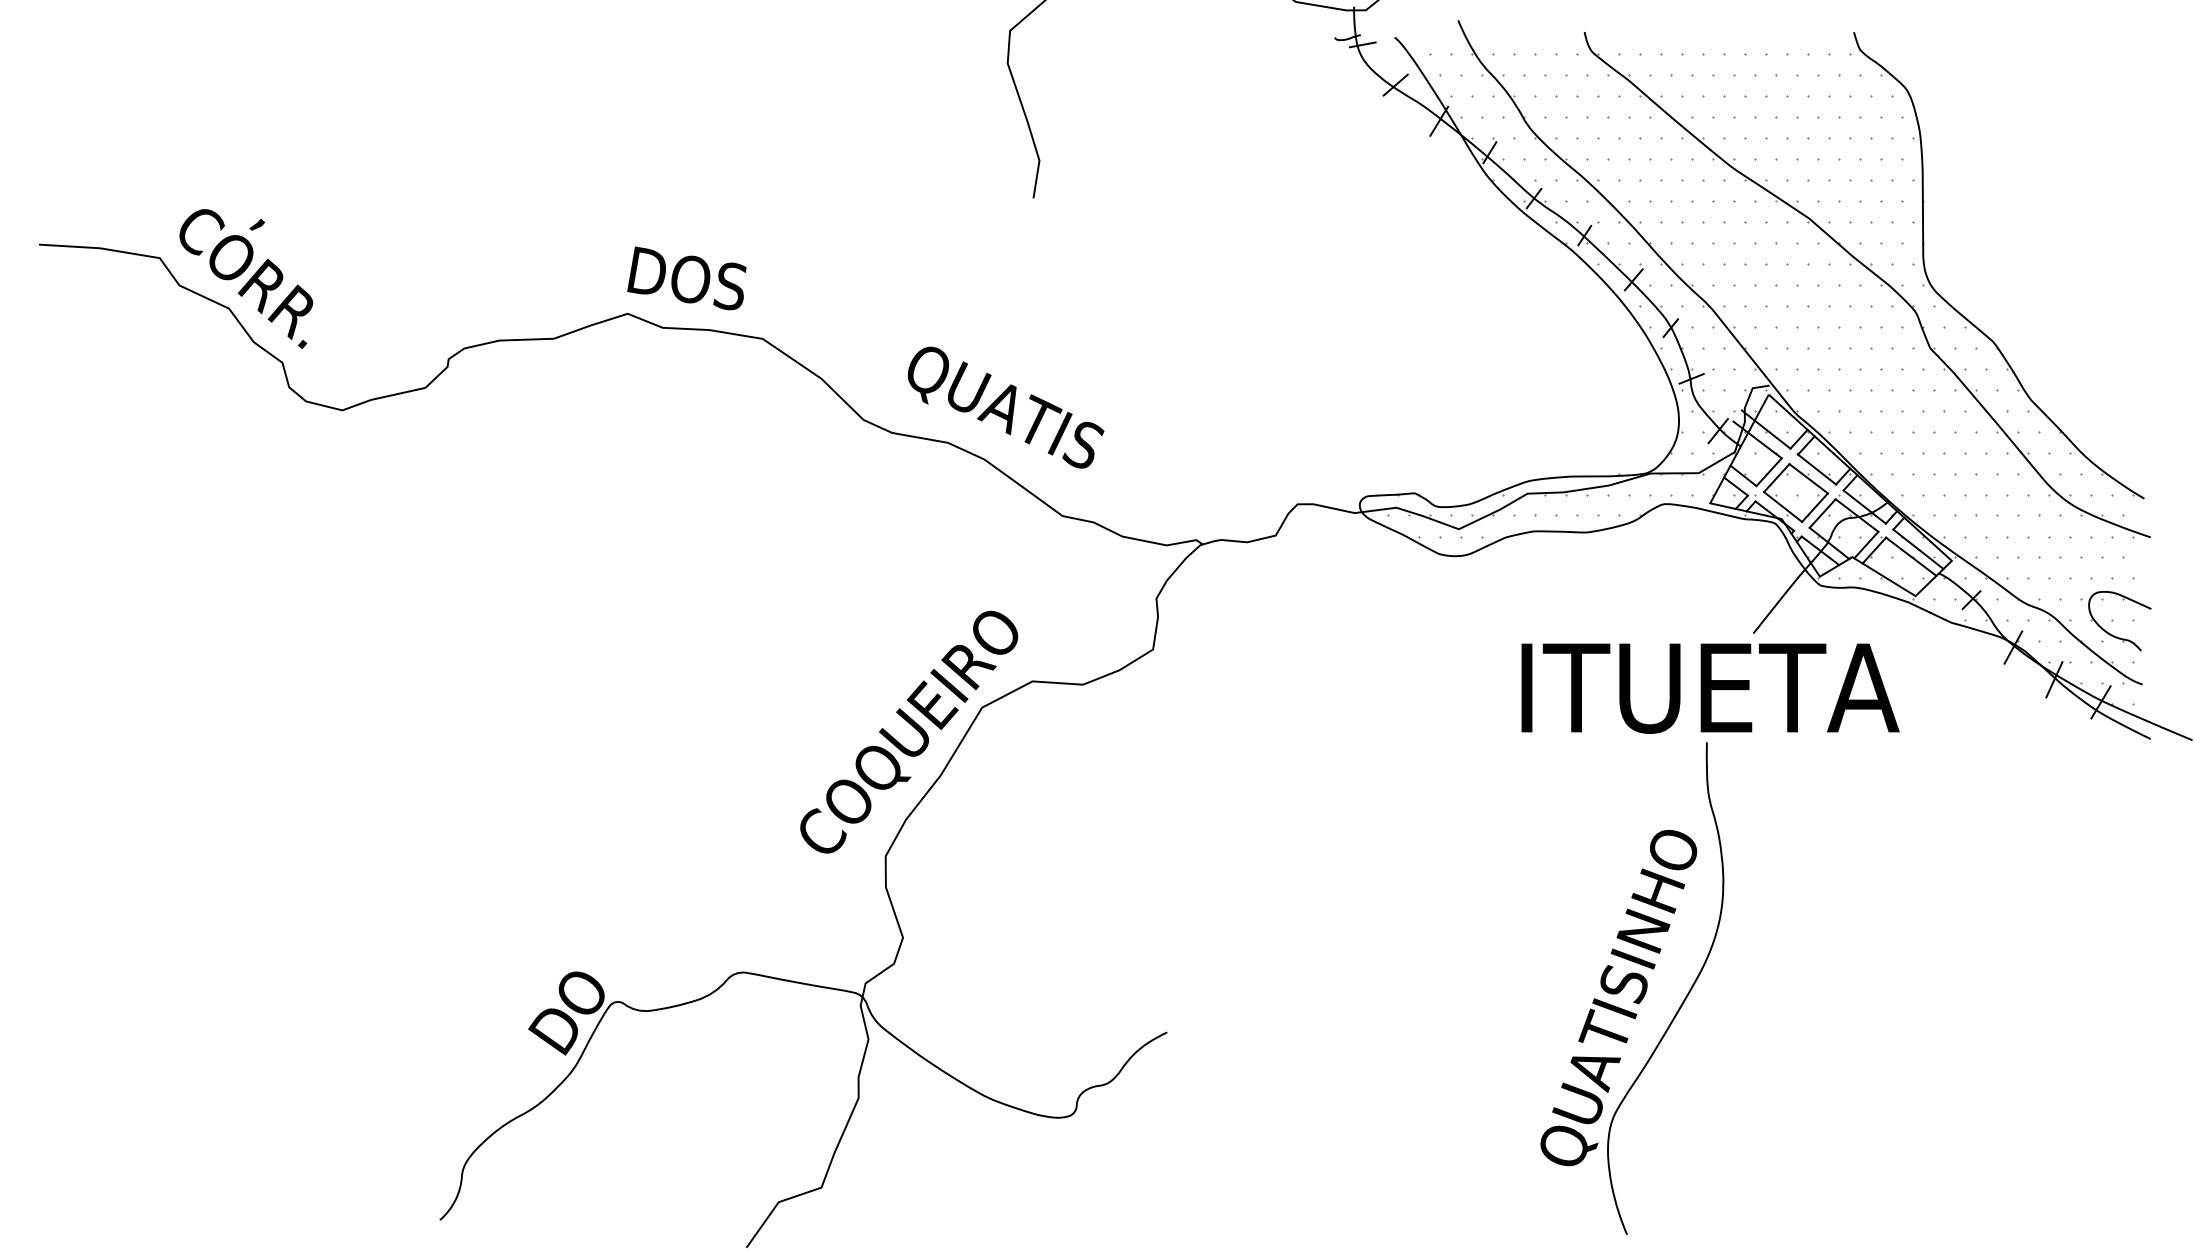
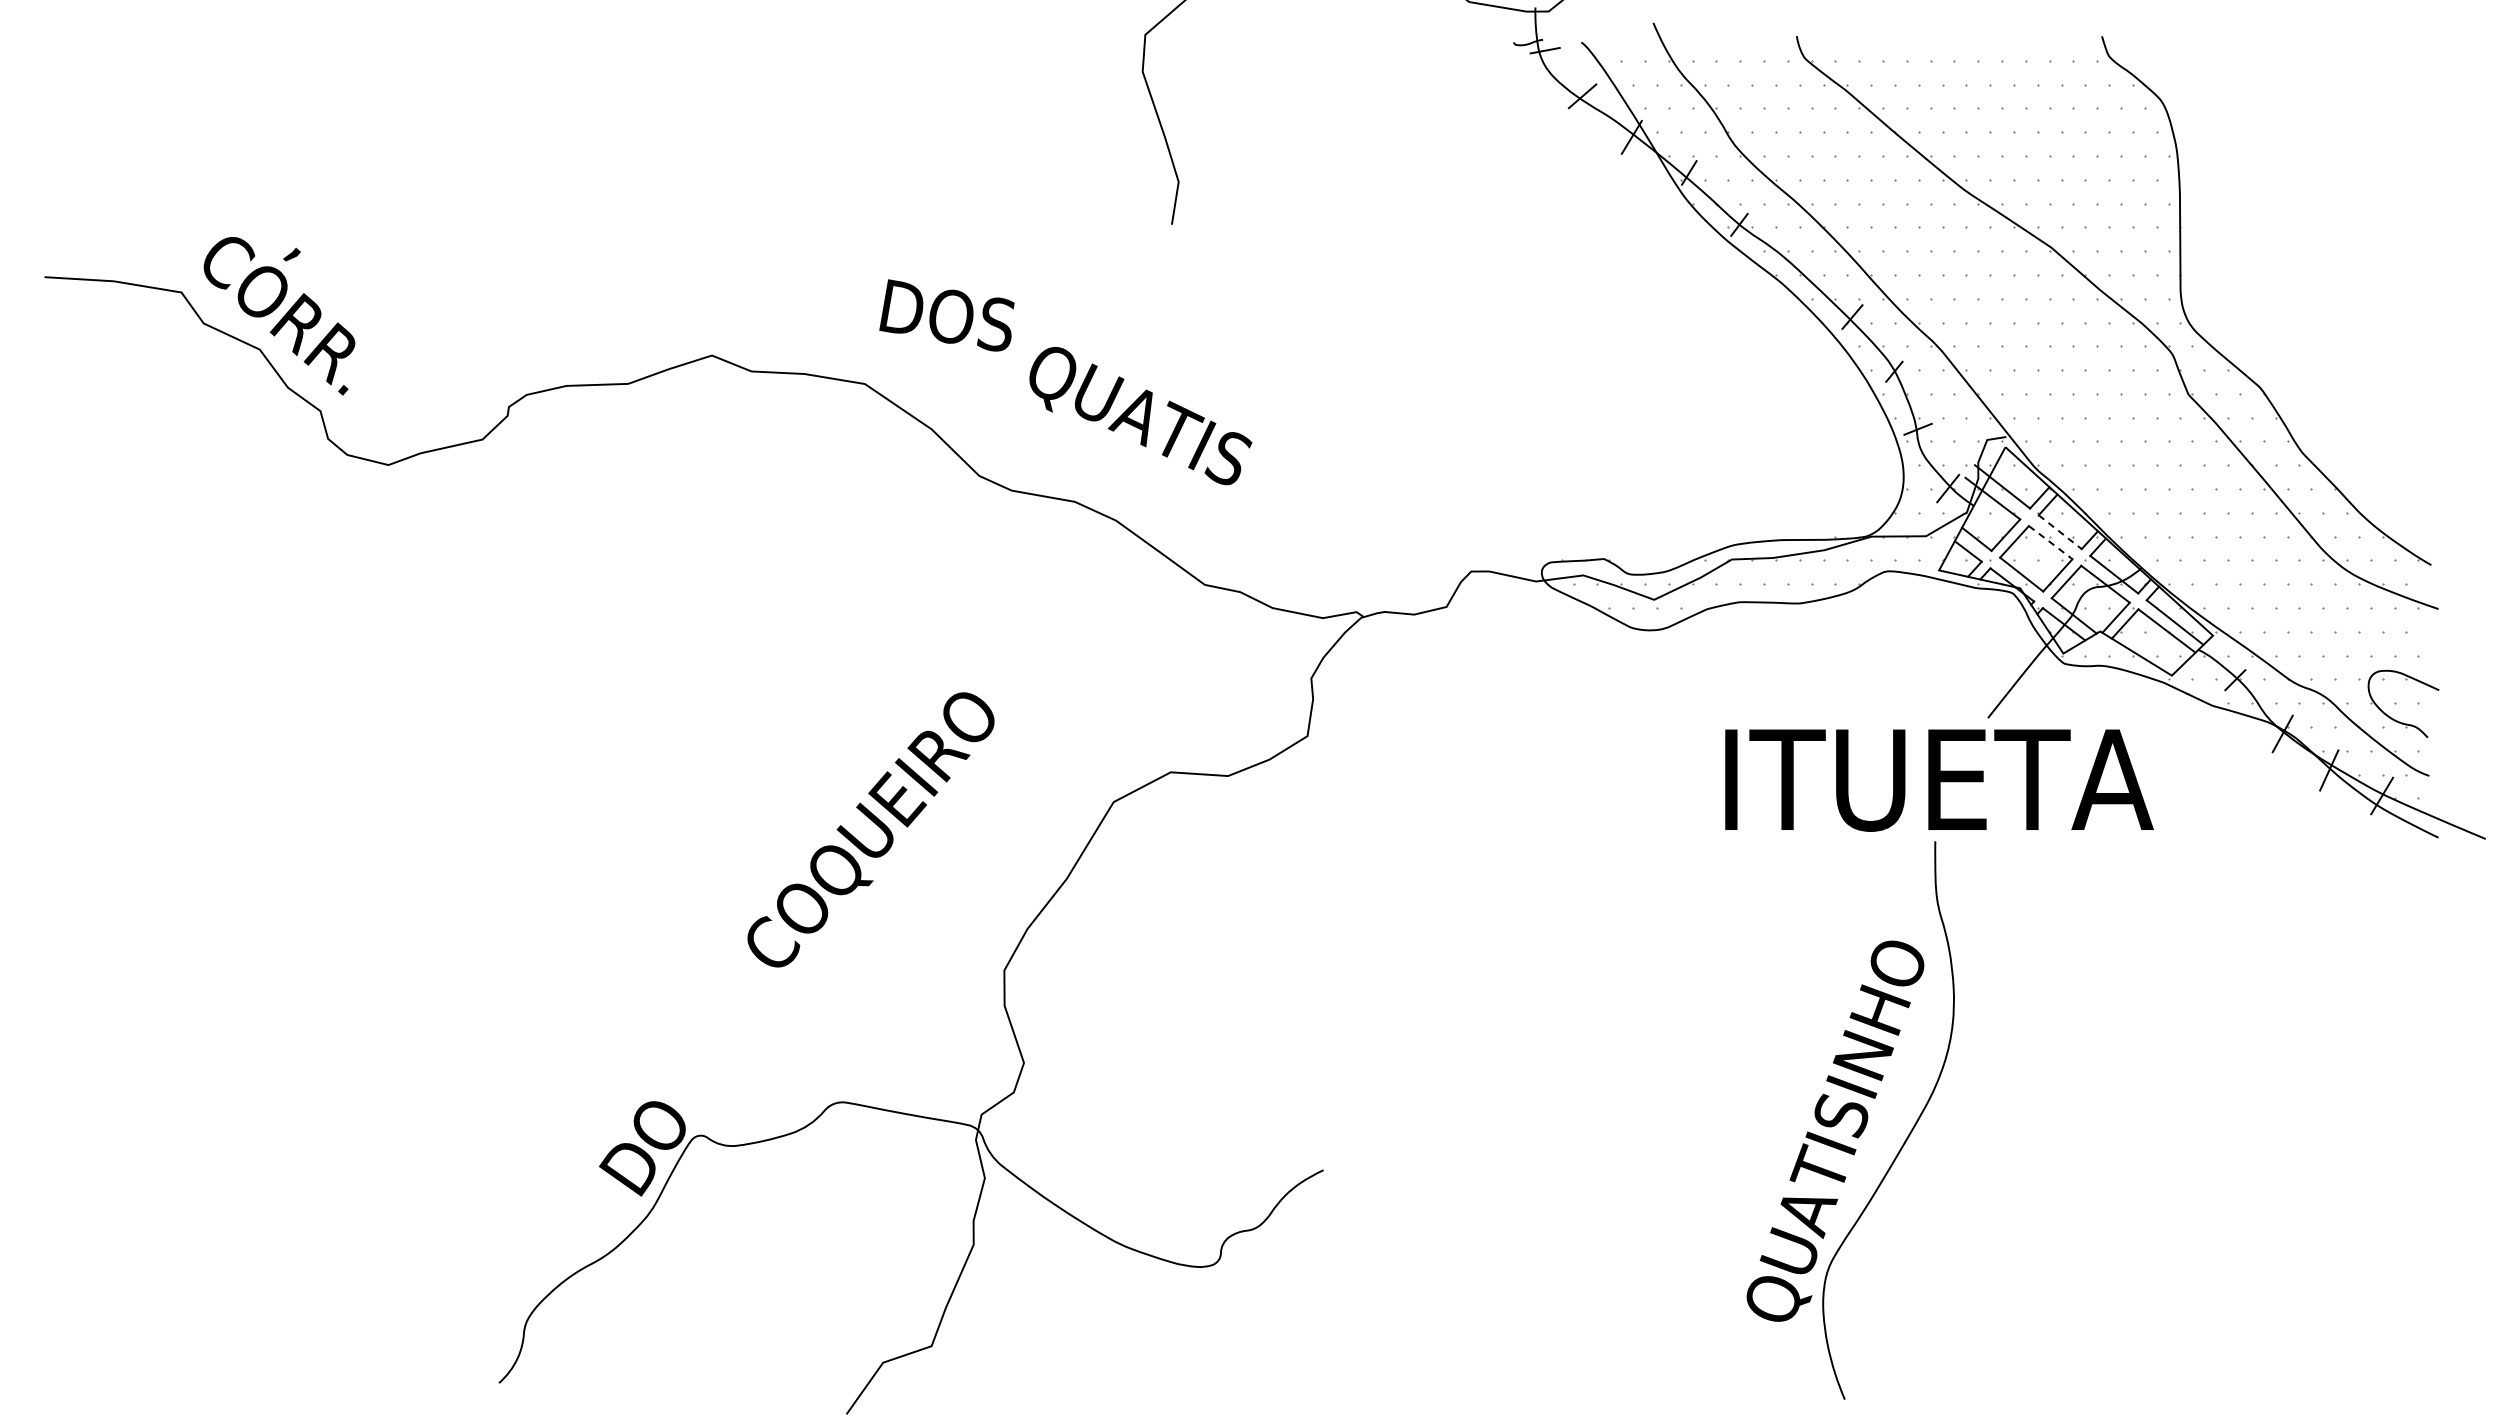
line: (1584, 235) -> (1796, 266), removed
text: (686, 278) -> (946, 315), moved
text: (1005, 408) -> (1140, 416), moved
line: (1817, 469) -> (2060, 532), solid -> dashed
line: (1809, 478) -> (2051, 542), solid -> dashed
text: (908, 731) -> (870, 829), moved

